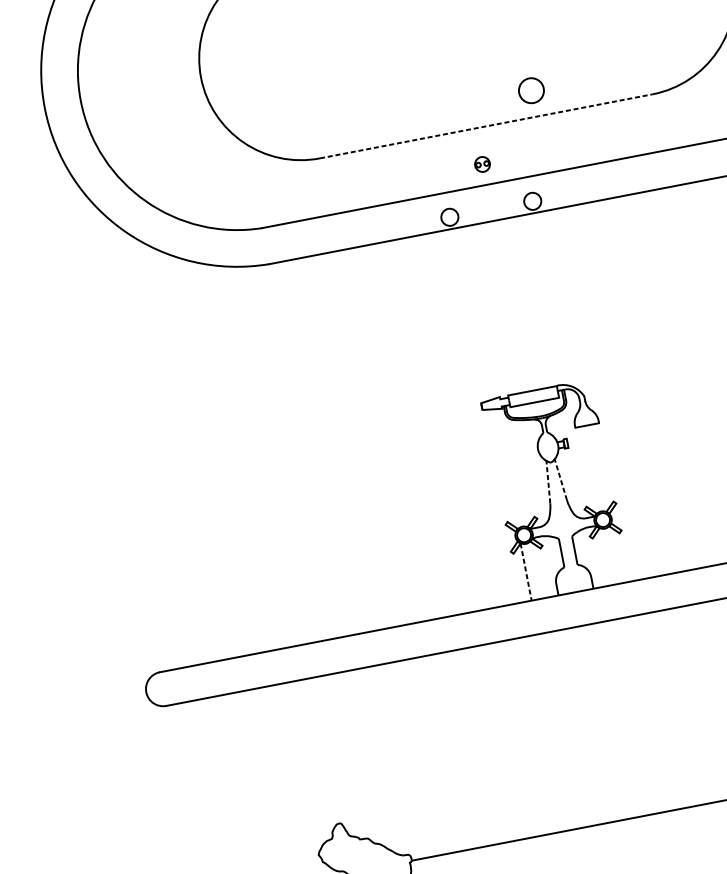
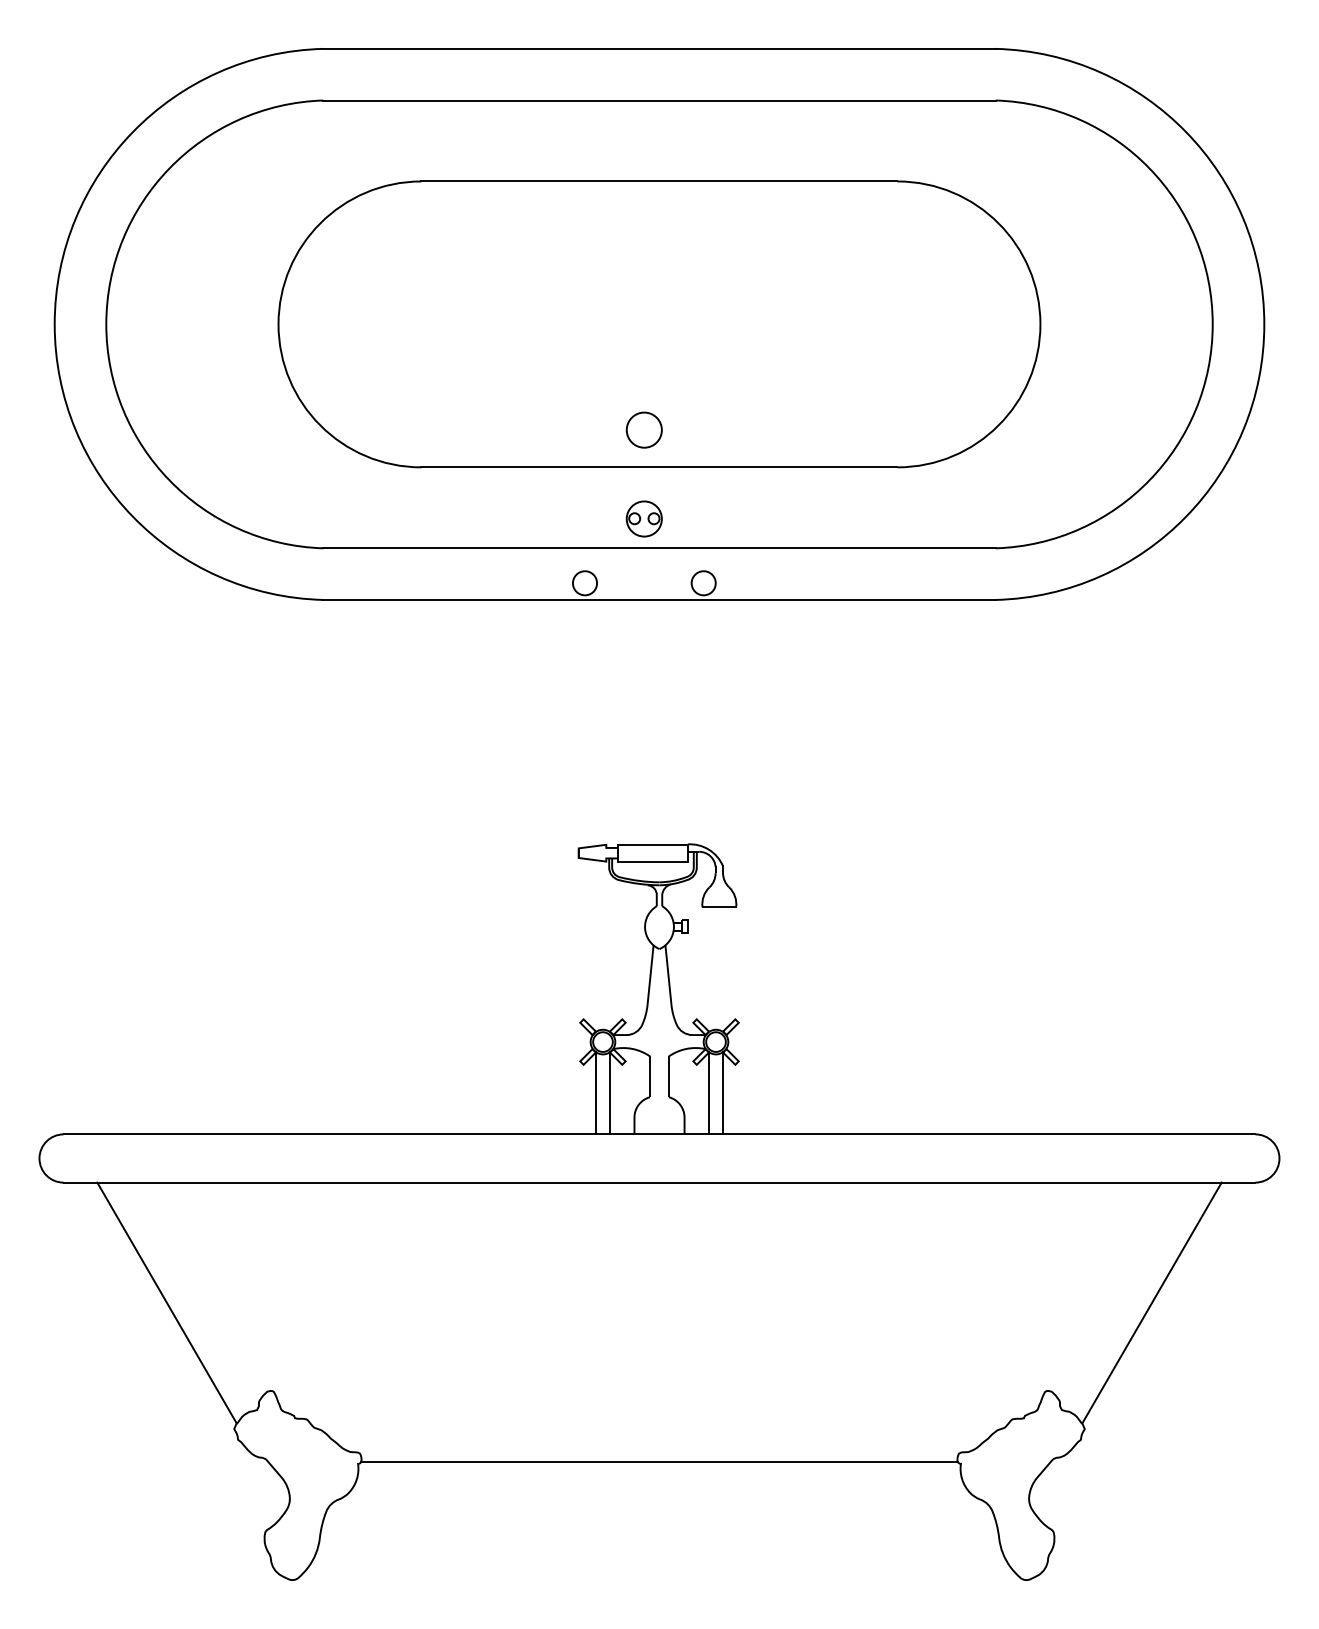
circle: (530, 90) -> (643, 429), moved
line: (486, 126) -> (659, 467), dashed -> solid
part: (482, 164) -> (643, 518), size x1.67
line: (560, 479) -> (668, 974), dashed -> solid
line: (548, 481) -> (650, 974), dashed -> solid
line: (615, 554) -> (723, 1093), added
line: (605, 556) -> (709, 1093), added
line: (535, 570) -> (609, 1093), added
line: (525, 572) -> (595, 1093), dashed -> solid
line: (254, 775) -> (166, 1302), added

